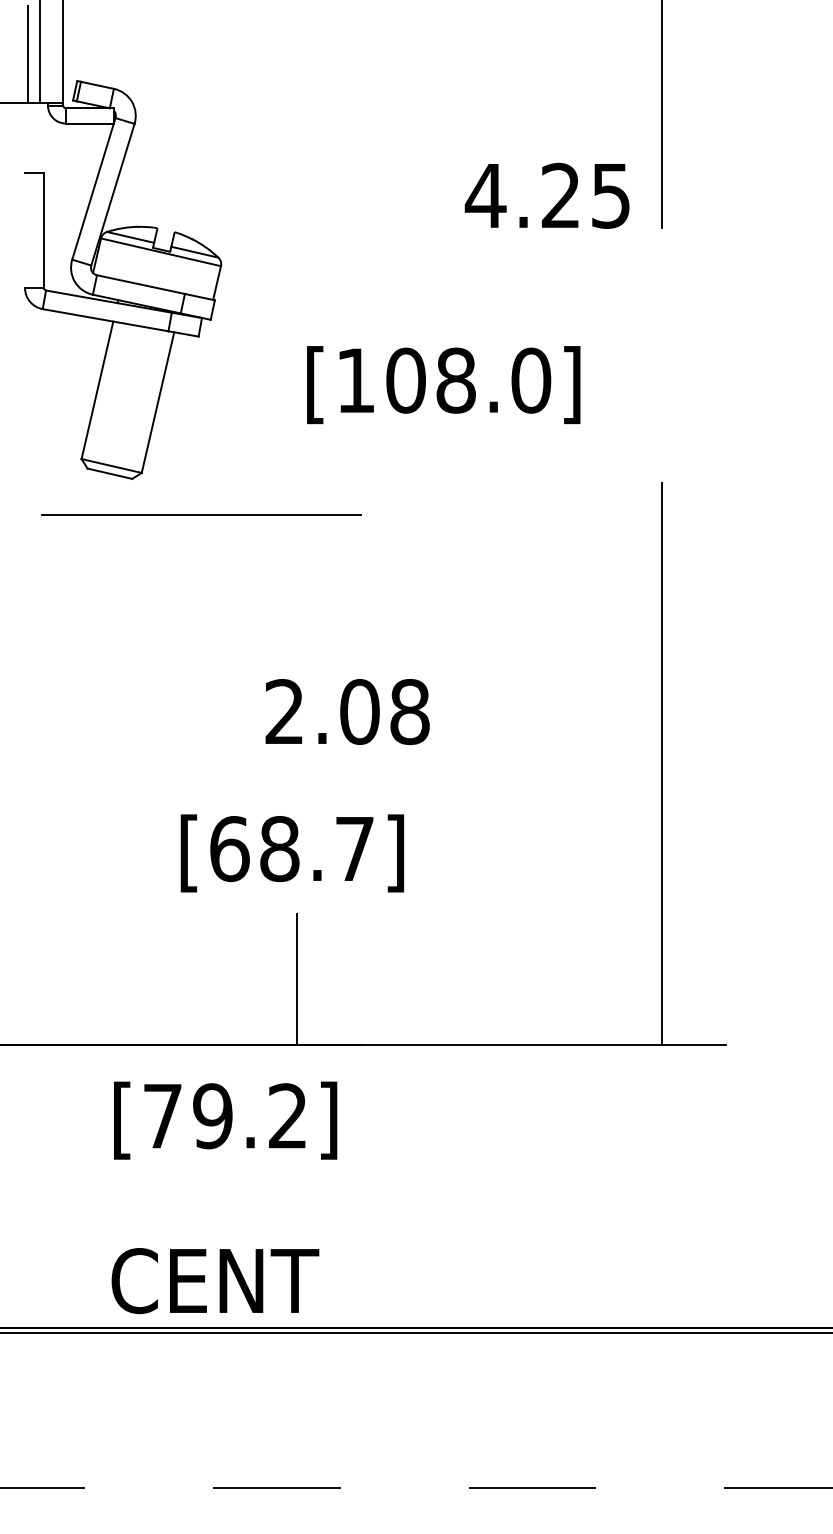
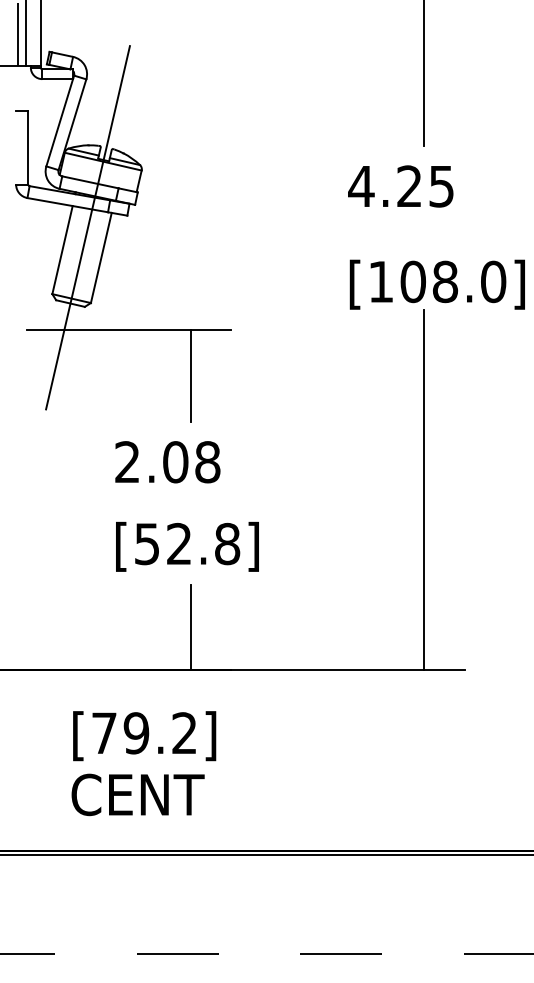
text: (546, 195) -> (400, 186), moved
line: (136, 355) -> (87, 227), added
text: (442, 384) -> (436, 284), moved
line: (297, 585) -> (190, 375), added
text: (347, 712) -> (167, 462), moved
text: (292, 848) -> (187, 543), [68.7] -> [52.8]
text: (225, 1121) -> (144, 736), moved
text: (214, 1280) -> (137, 794), moved

